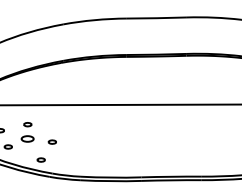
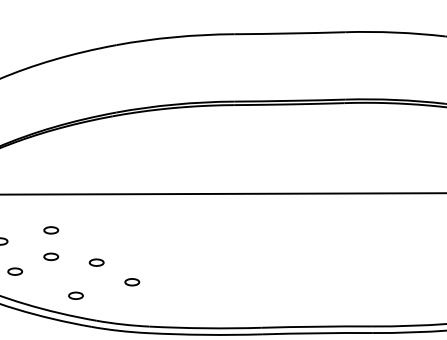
part: (27, 138) -> (50, 255), size x0.62
part: (71, 152) -> (131, 281), added

